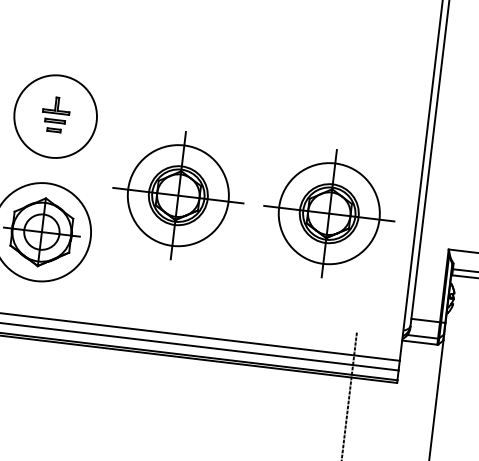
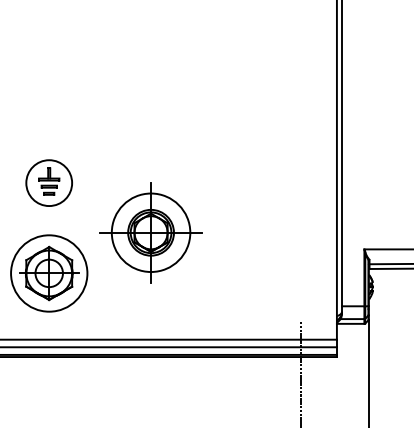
circle: (55, 117) -> (49, 183), size x0.71
part: (328, 213) -> (268, 232), removed

